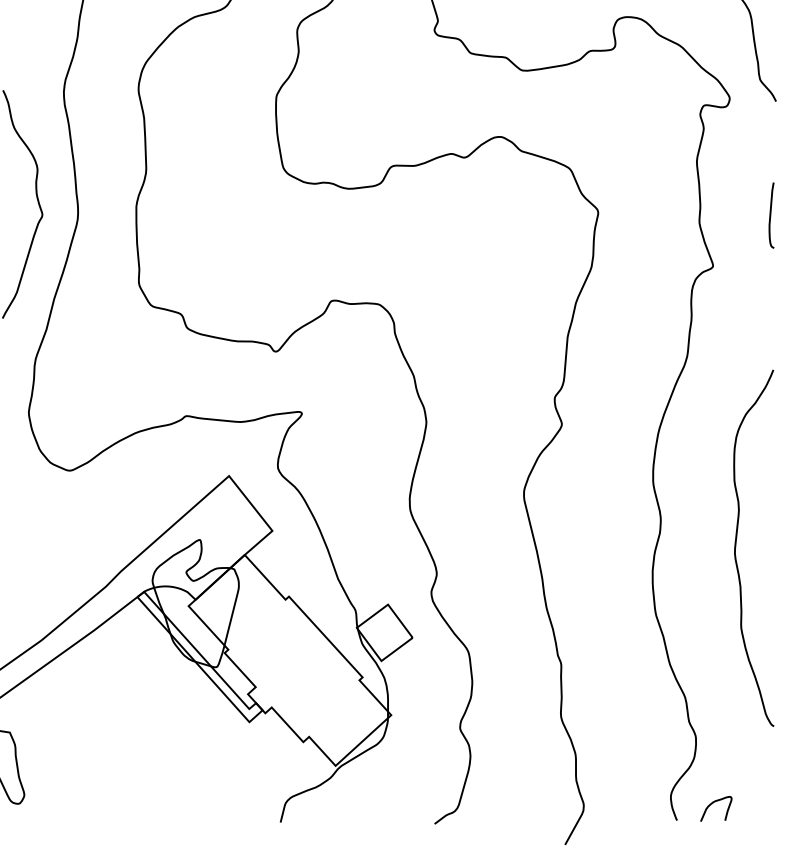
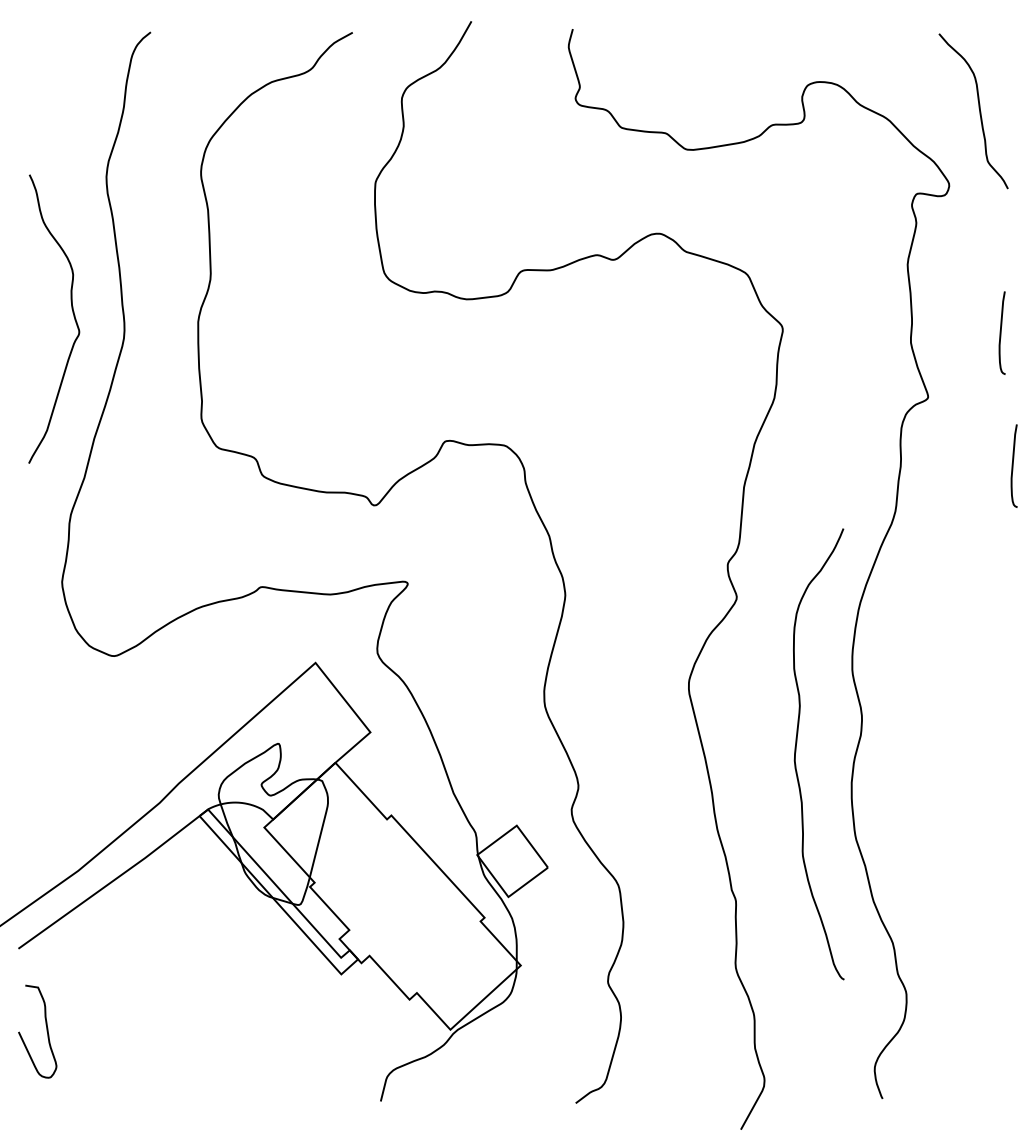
curve: (780, 320) -> (1013, 465), added
curve: (736, 546) -> (796, 752), moved
curve: (711, 804) -> (926, 1078), removed

